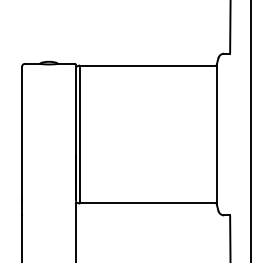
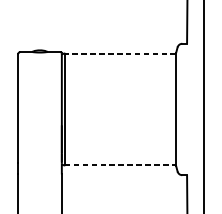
line: (148, 65) -> (120, 53), solid -> dashed
line: (148, 203) -> (120, 165), solid -> dashed

